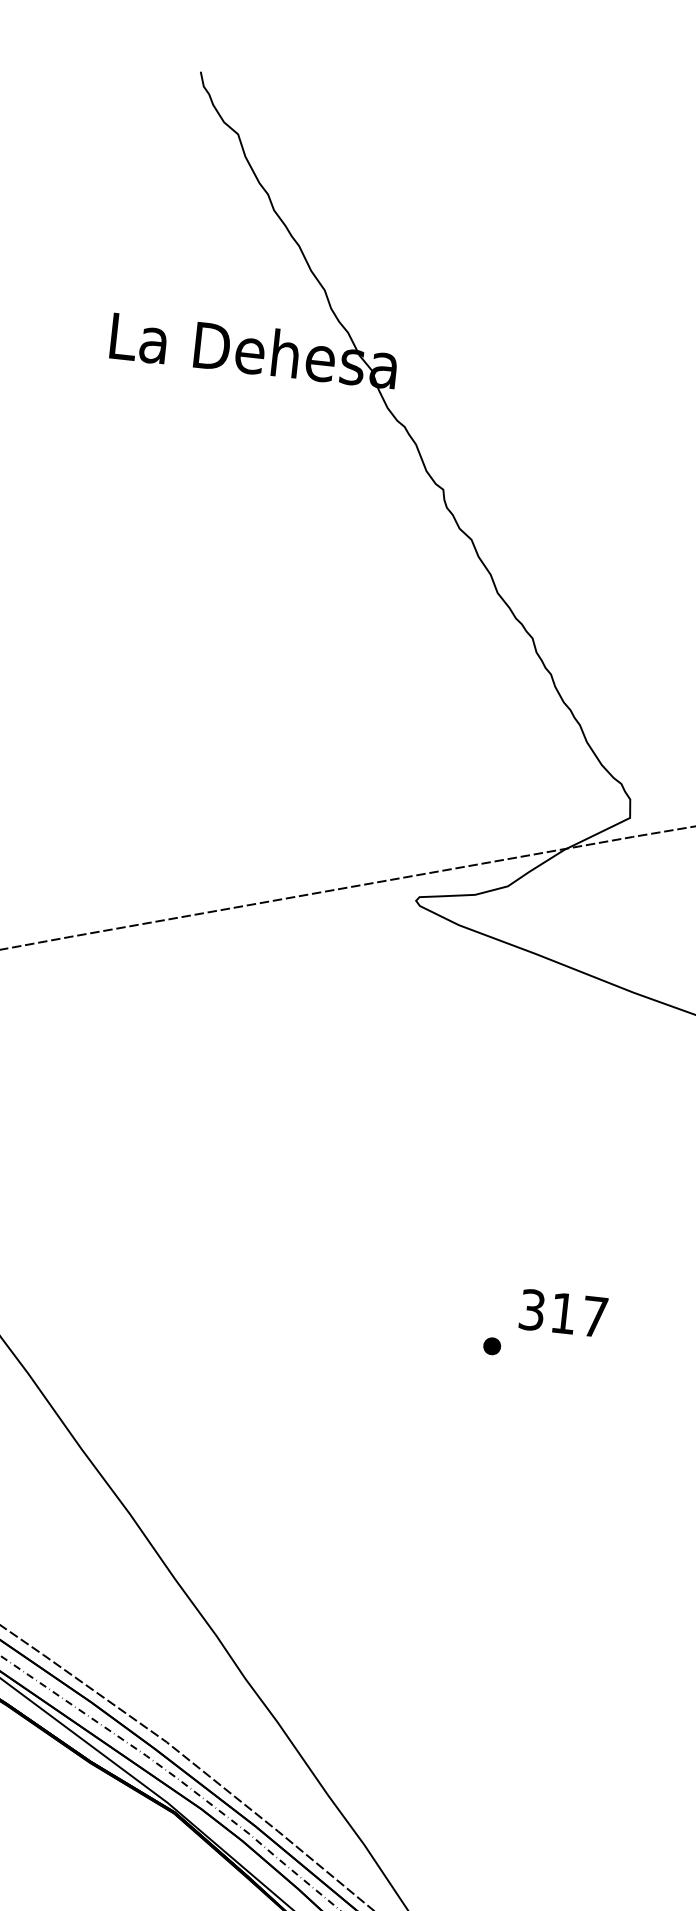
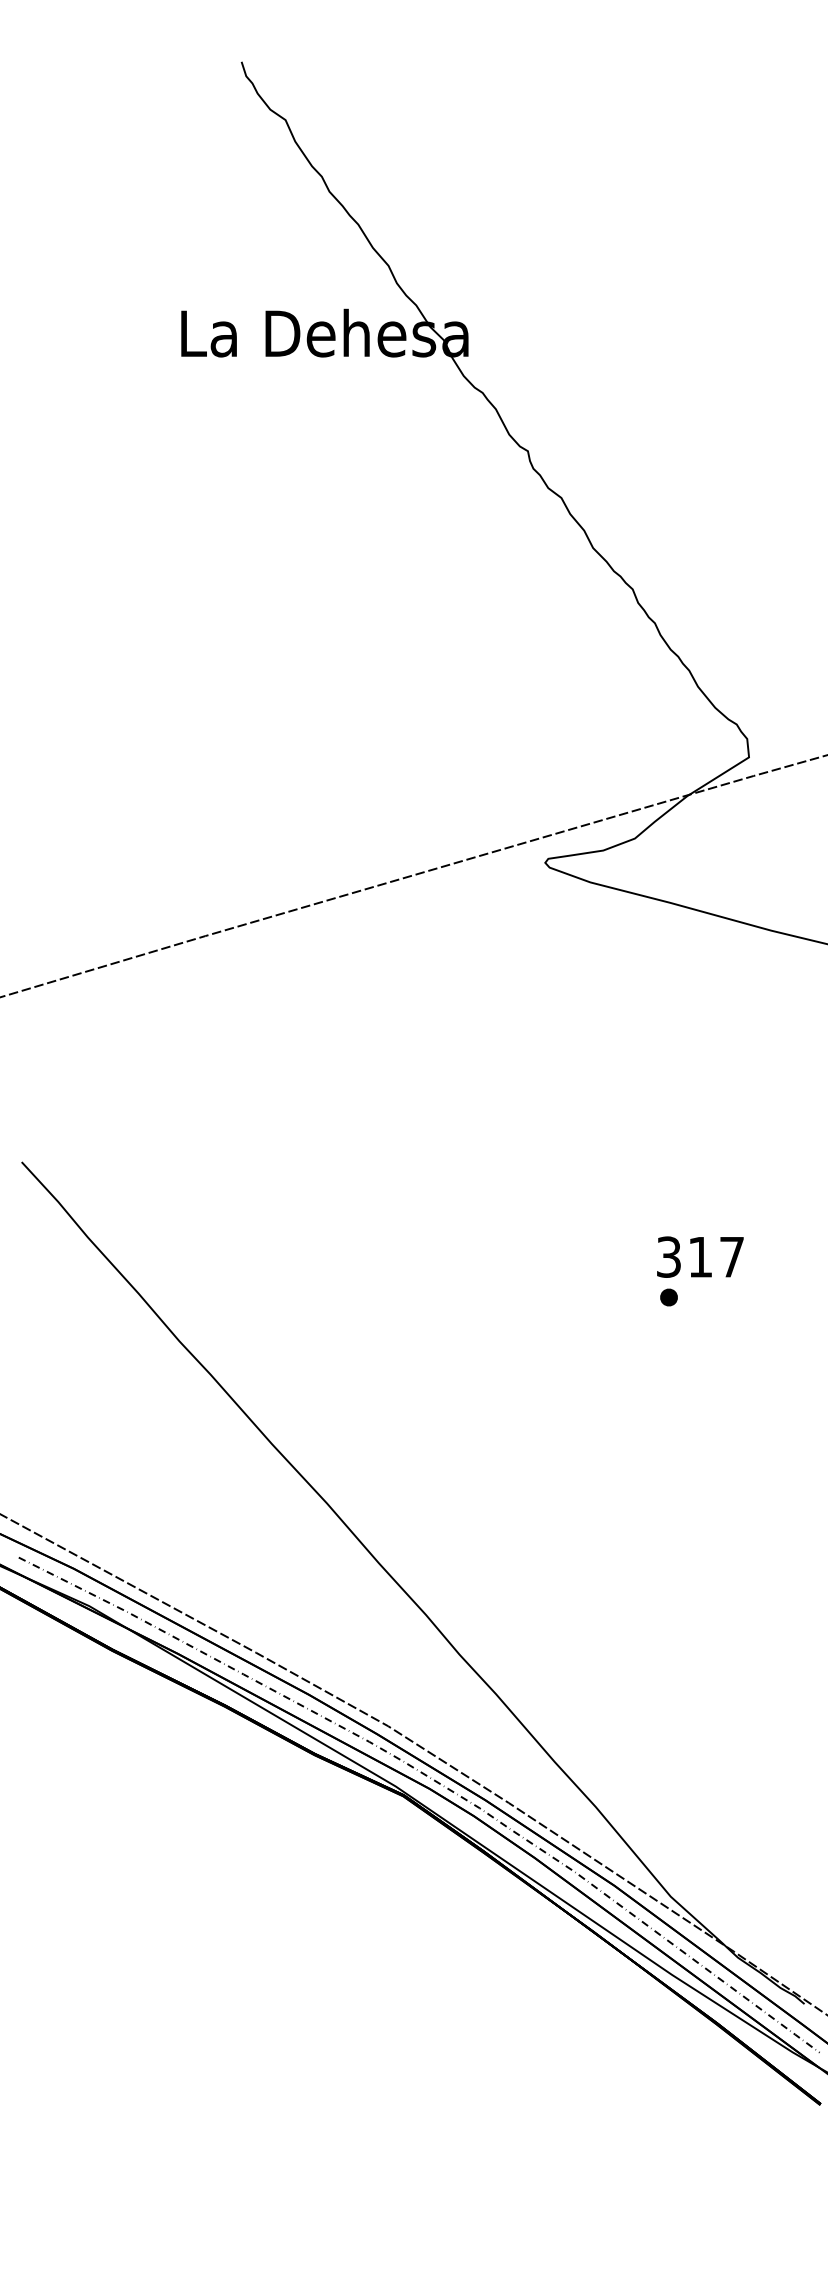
text: (563, 1312) -> (700, 1256), moved

